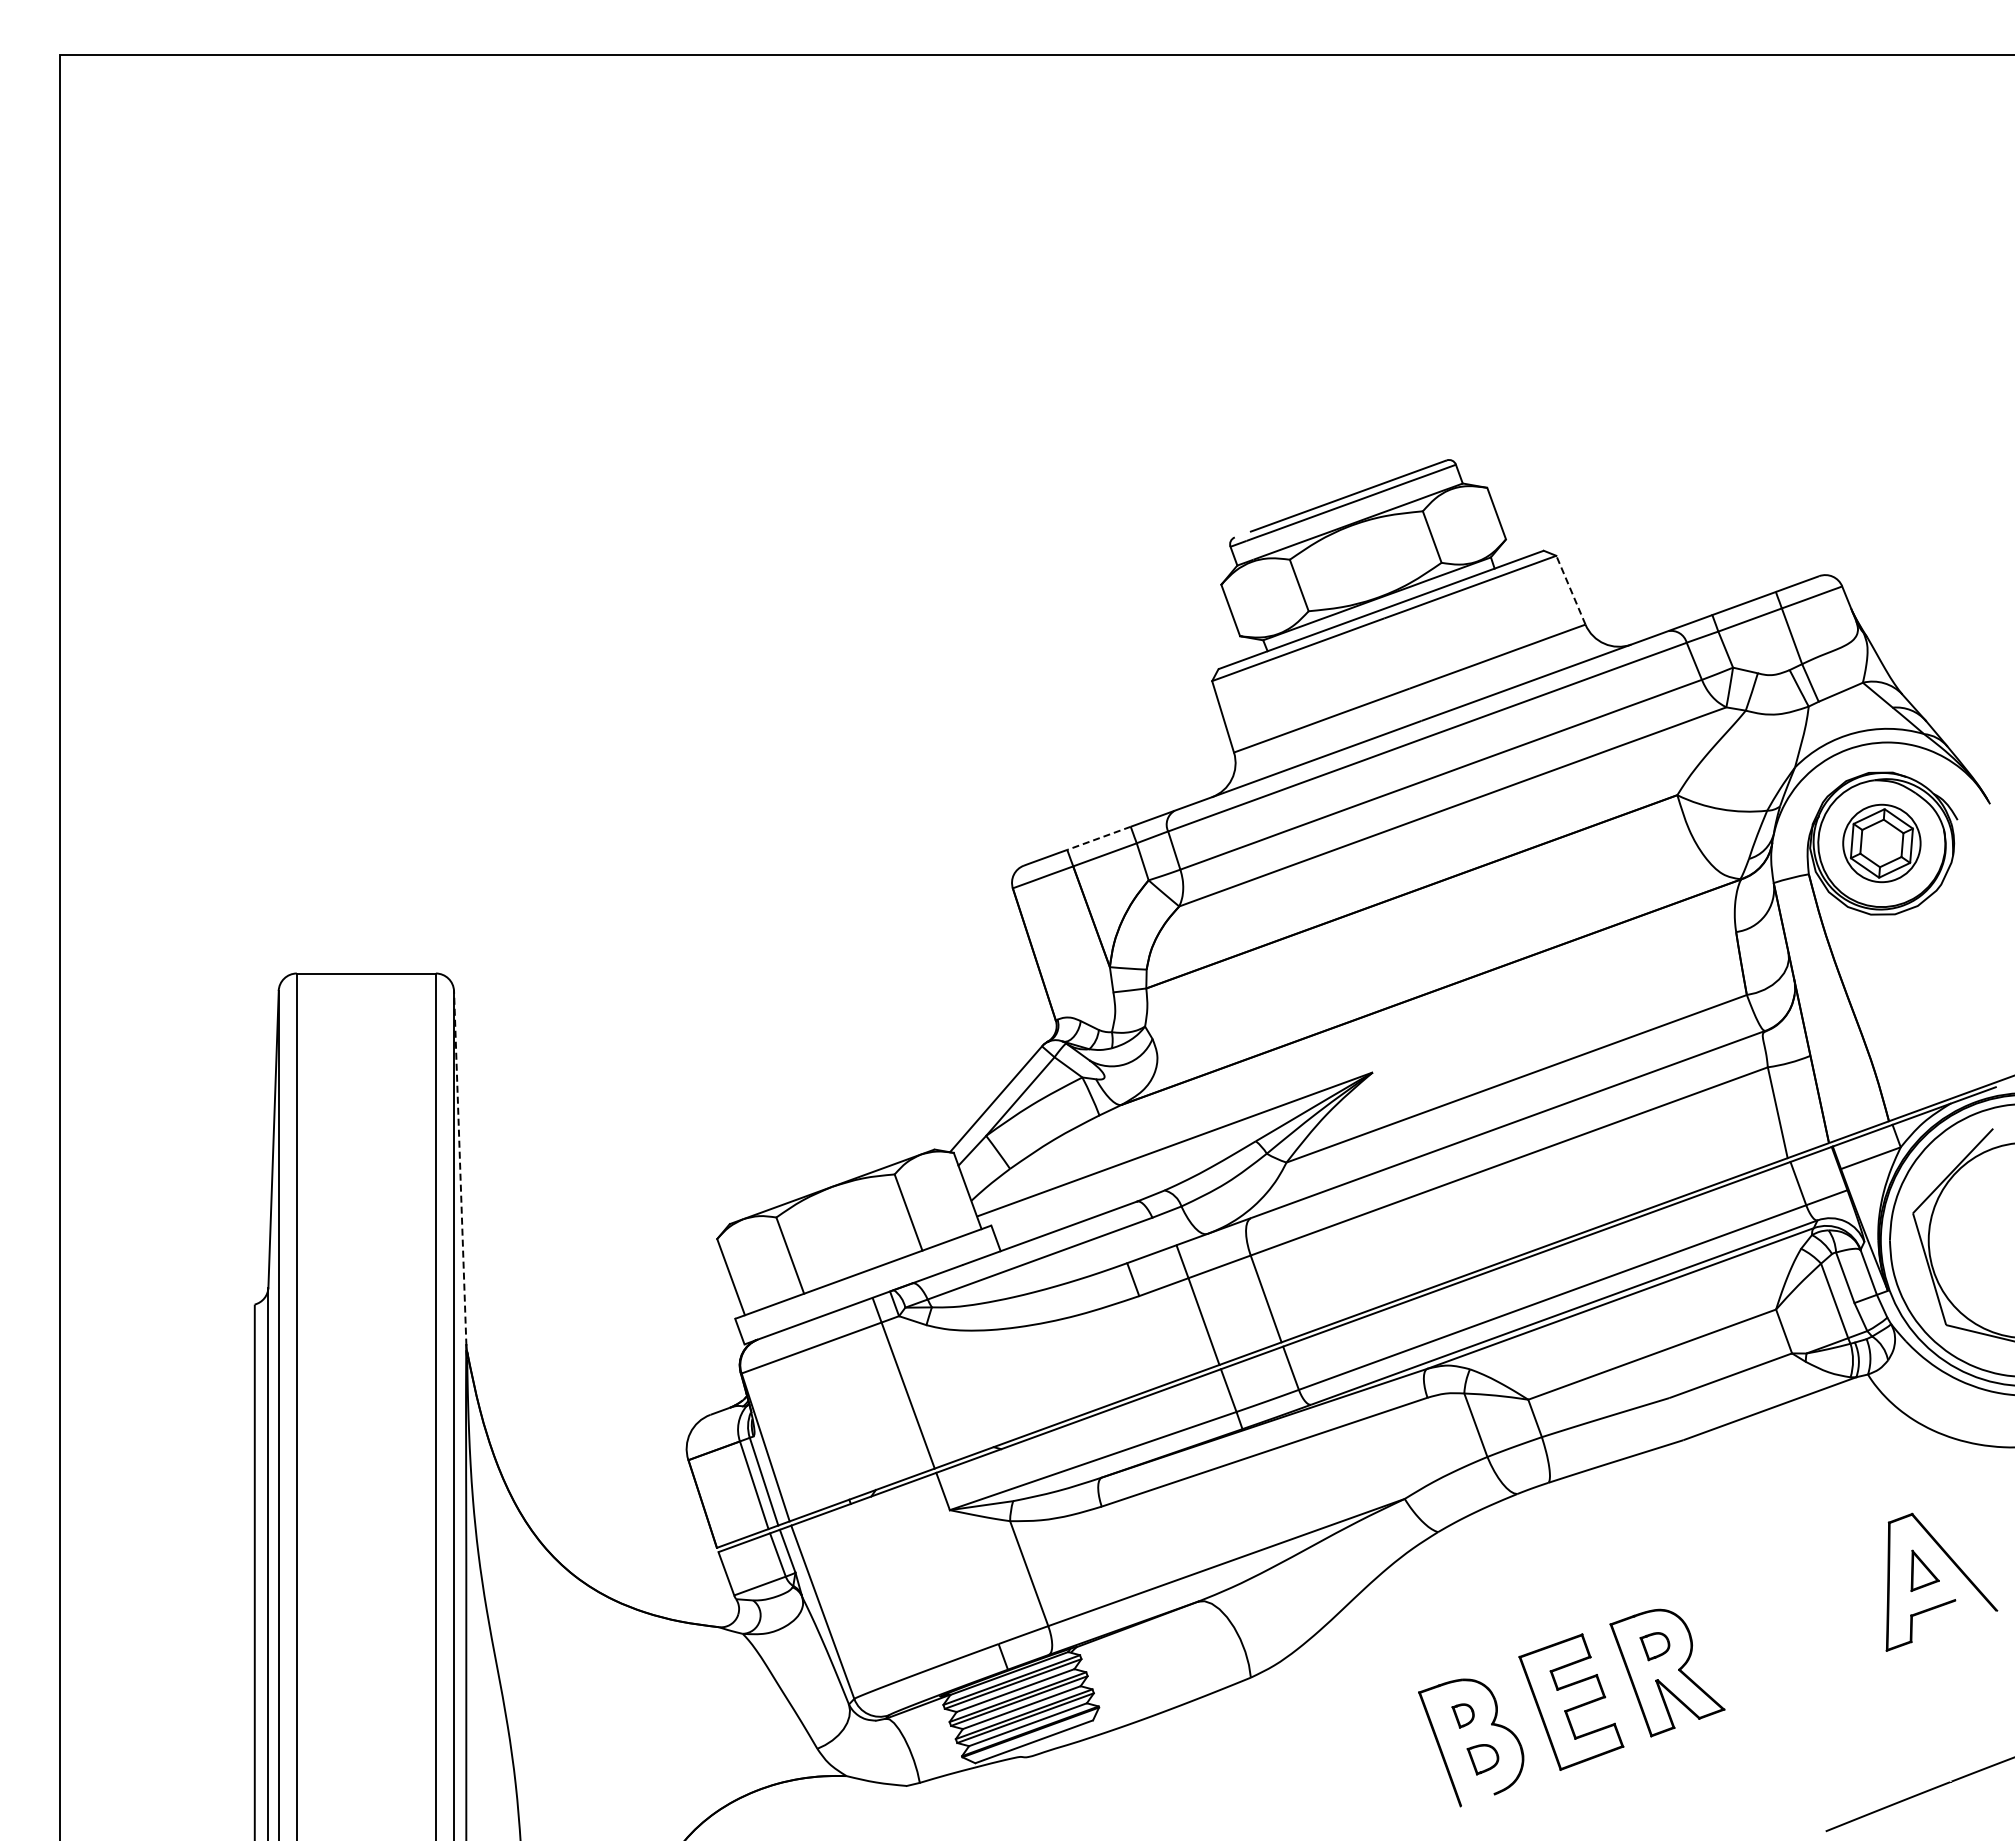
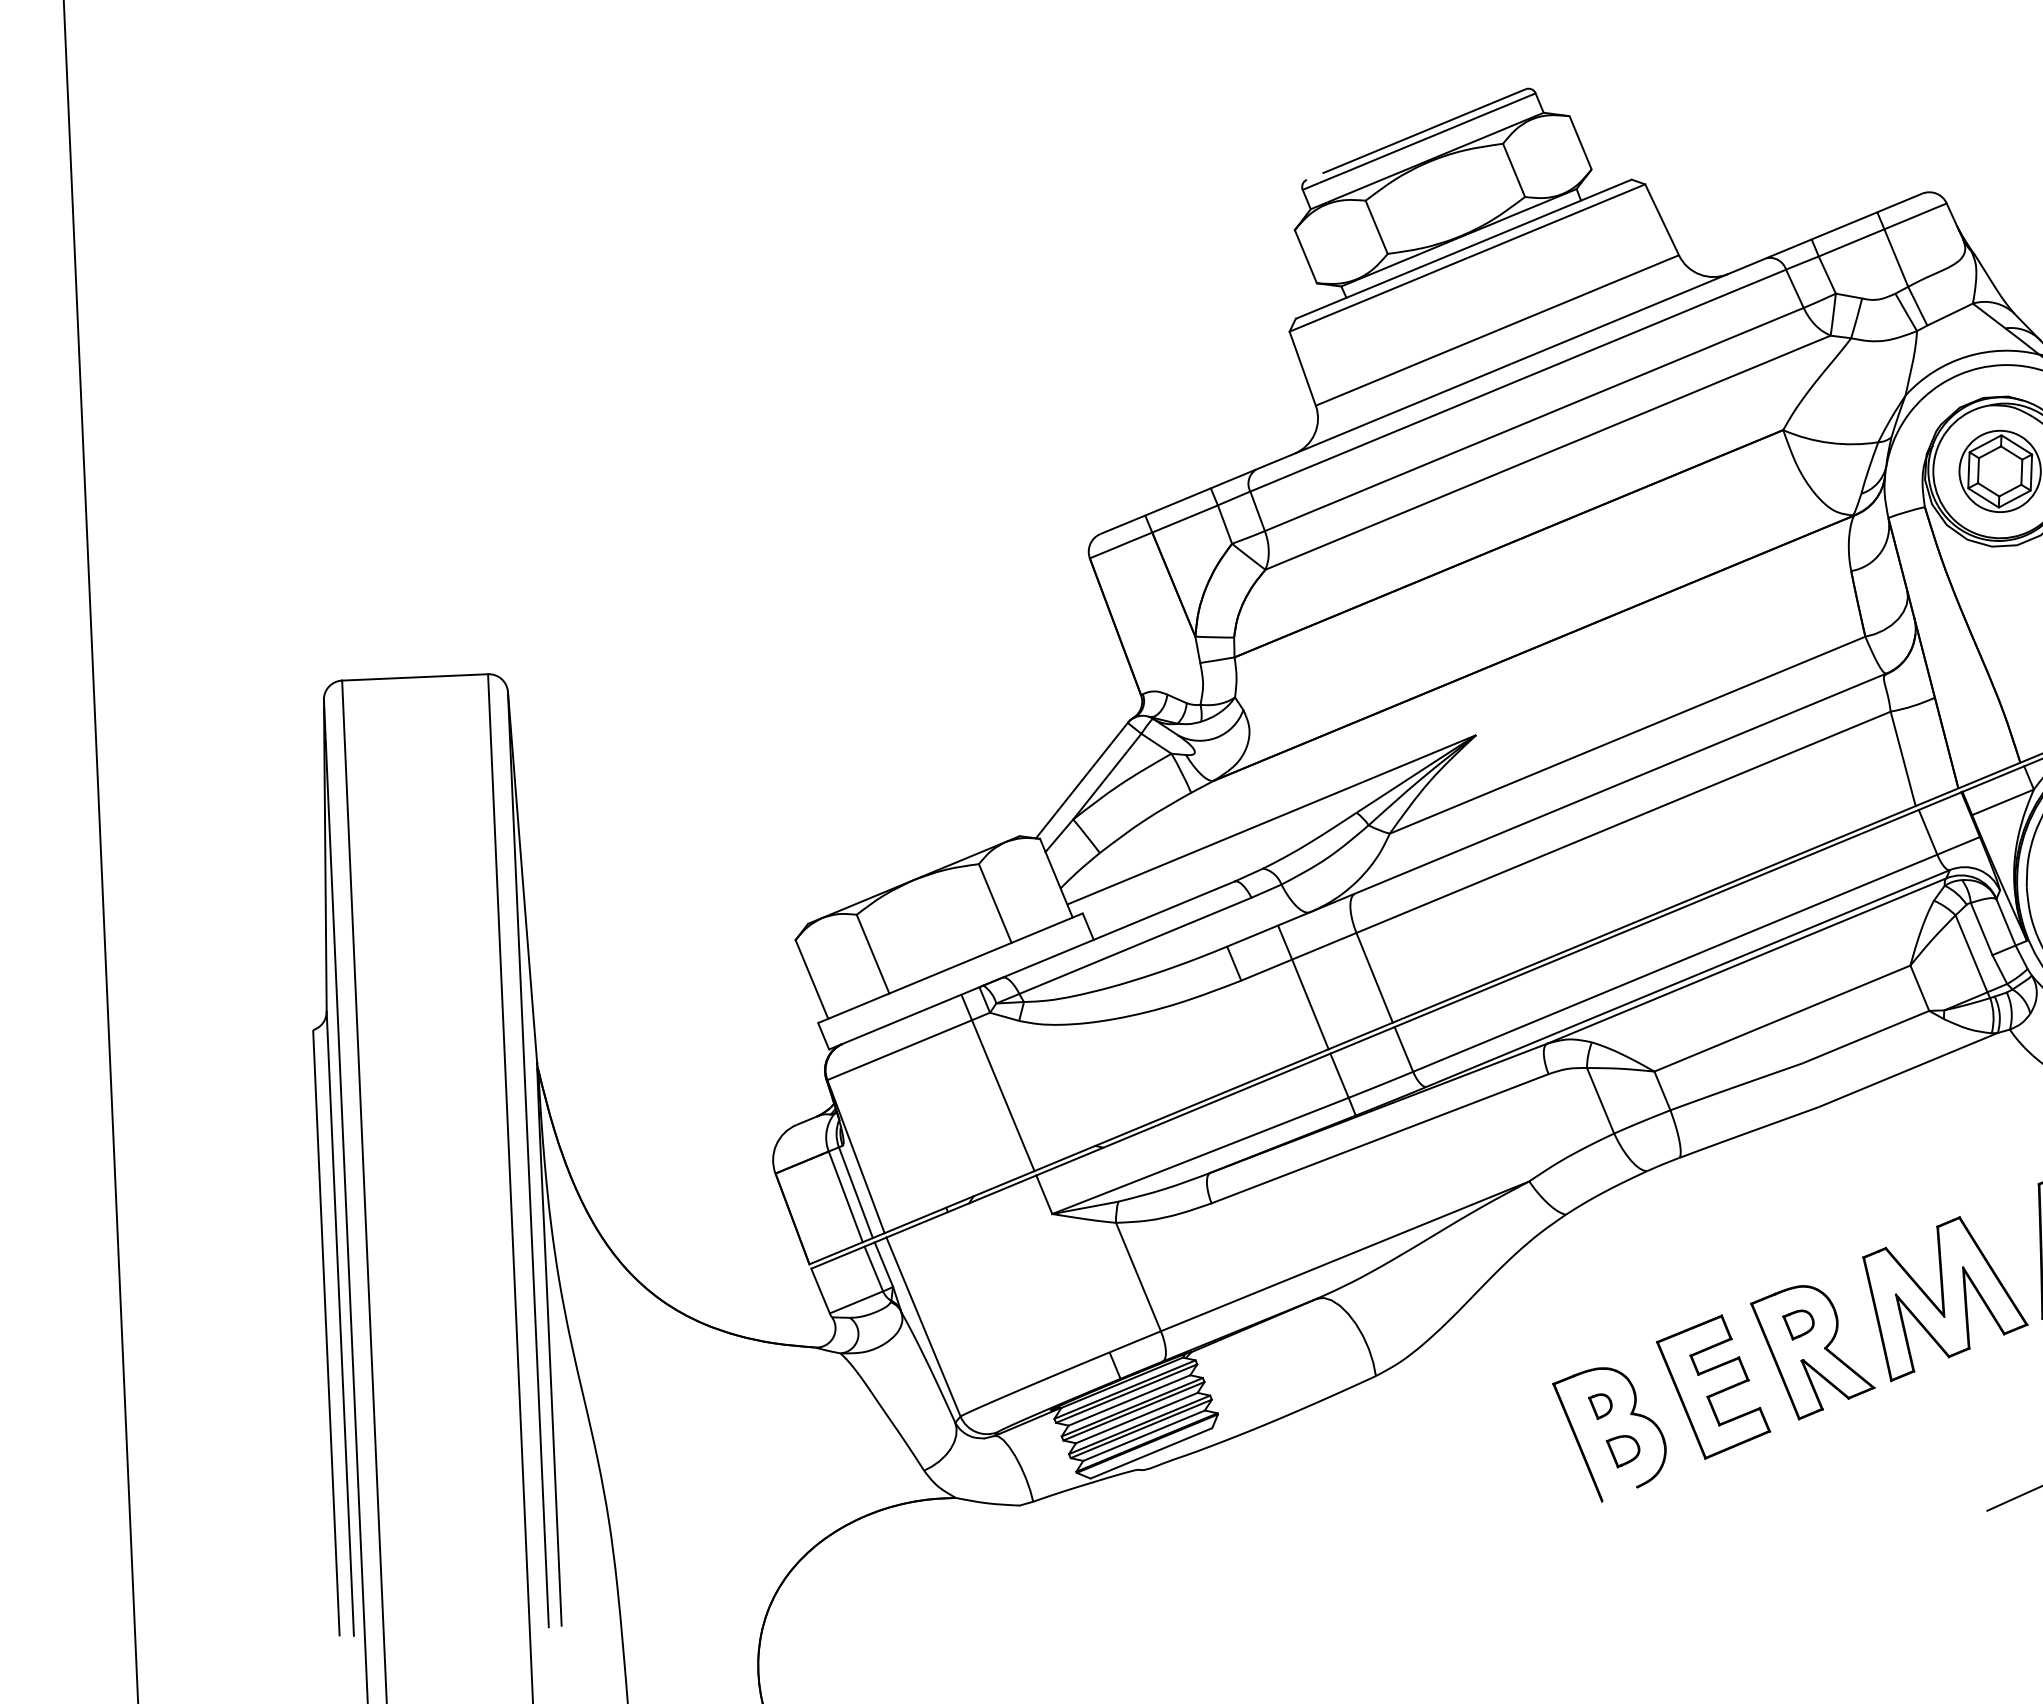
line: (1570, 589) -> (1661, 219), dashed -> solid
line: (1099, 838) -> (1178, 502), dashed -> solid
line: (460, 1167) -> (522, 876), dashed -> solid
part: (1795, 1626) -> (1945, 1297), added

